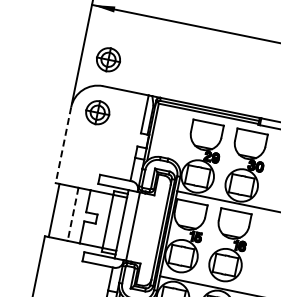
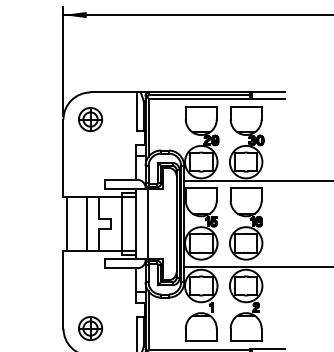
part: (108, 59) -> (90, 65), removed
line: (63, 145) -> (63, 158), dashed -> solid
line: (72, 214) -> (86, 224), dashed -> solid

